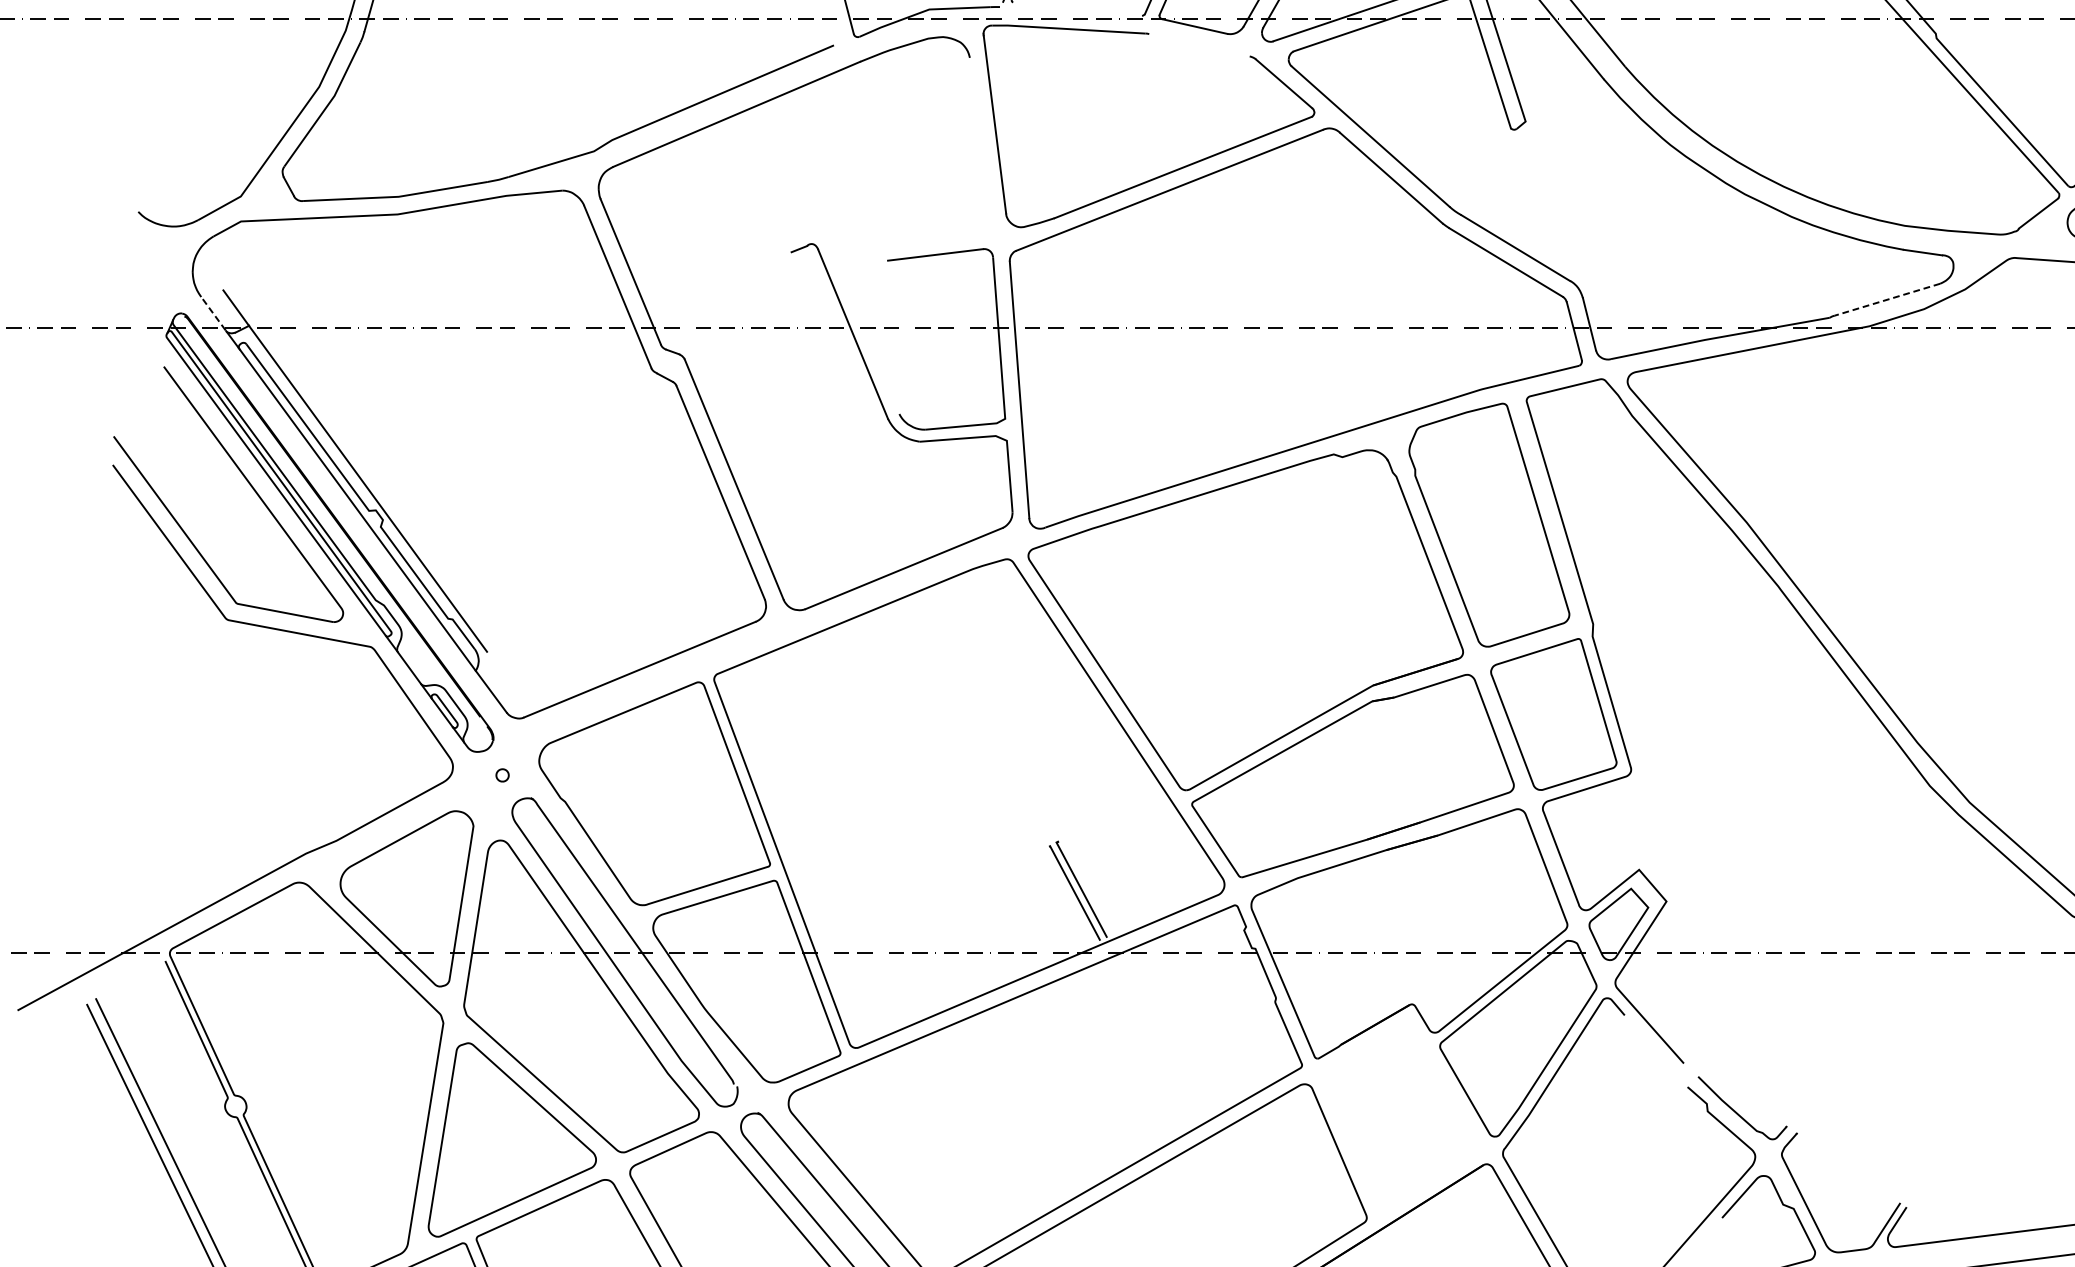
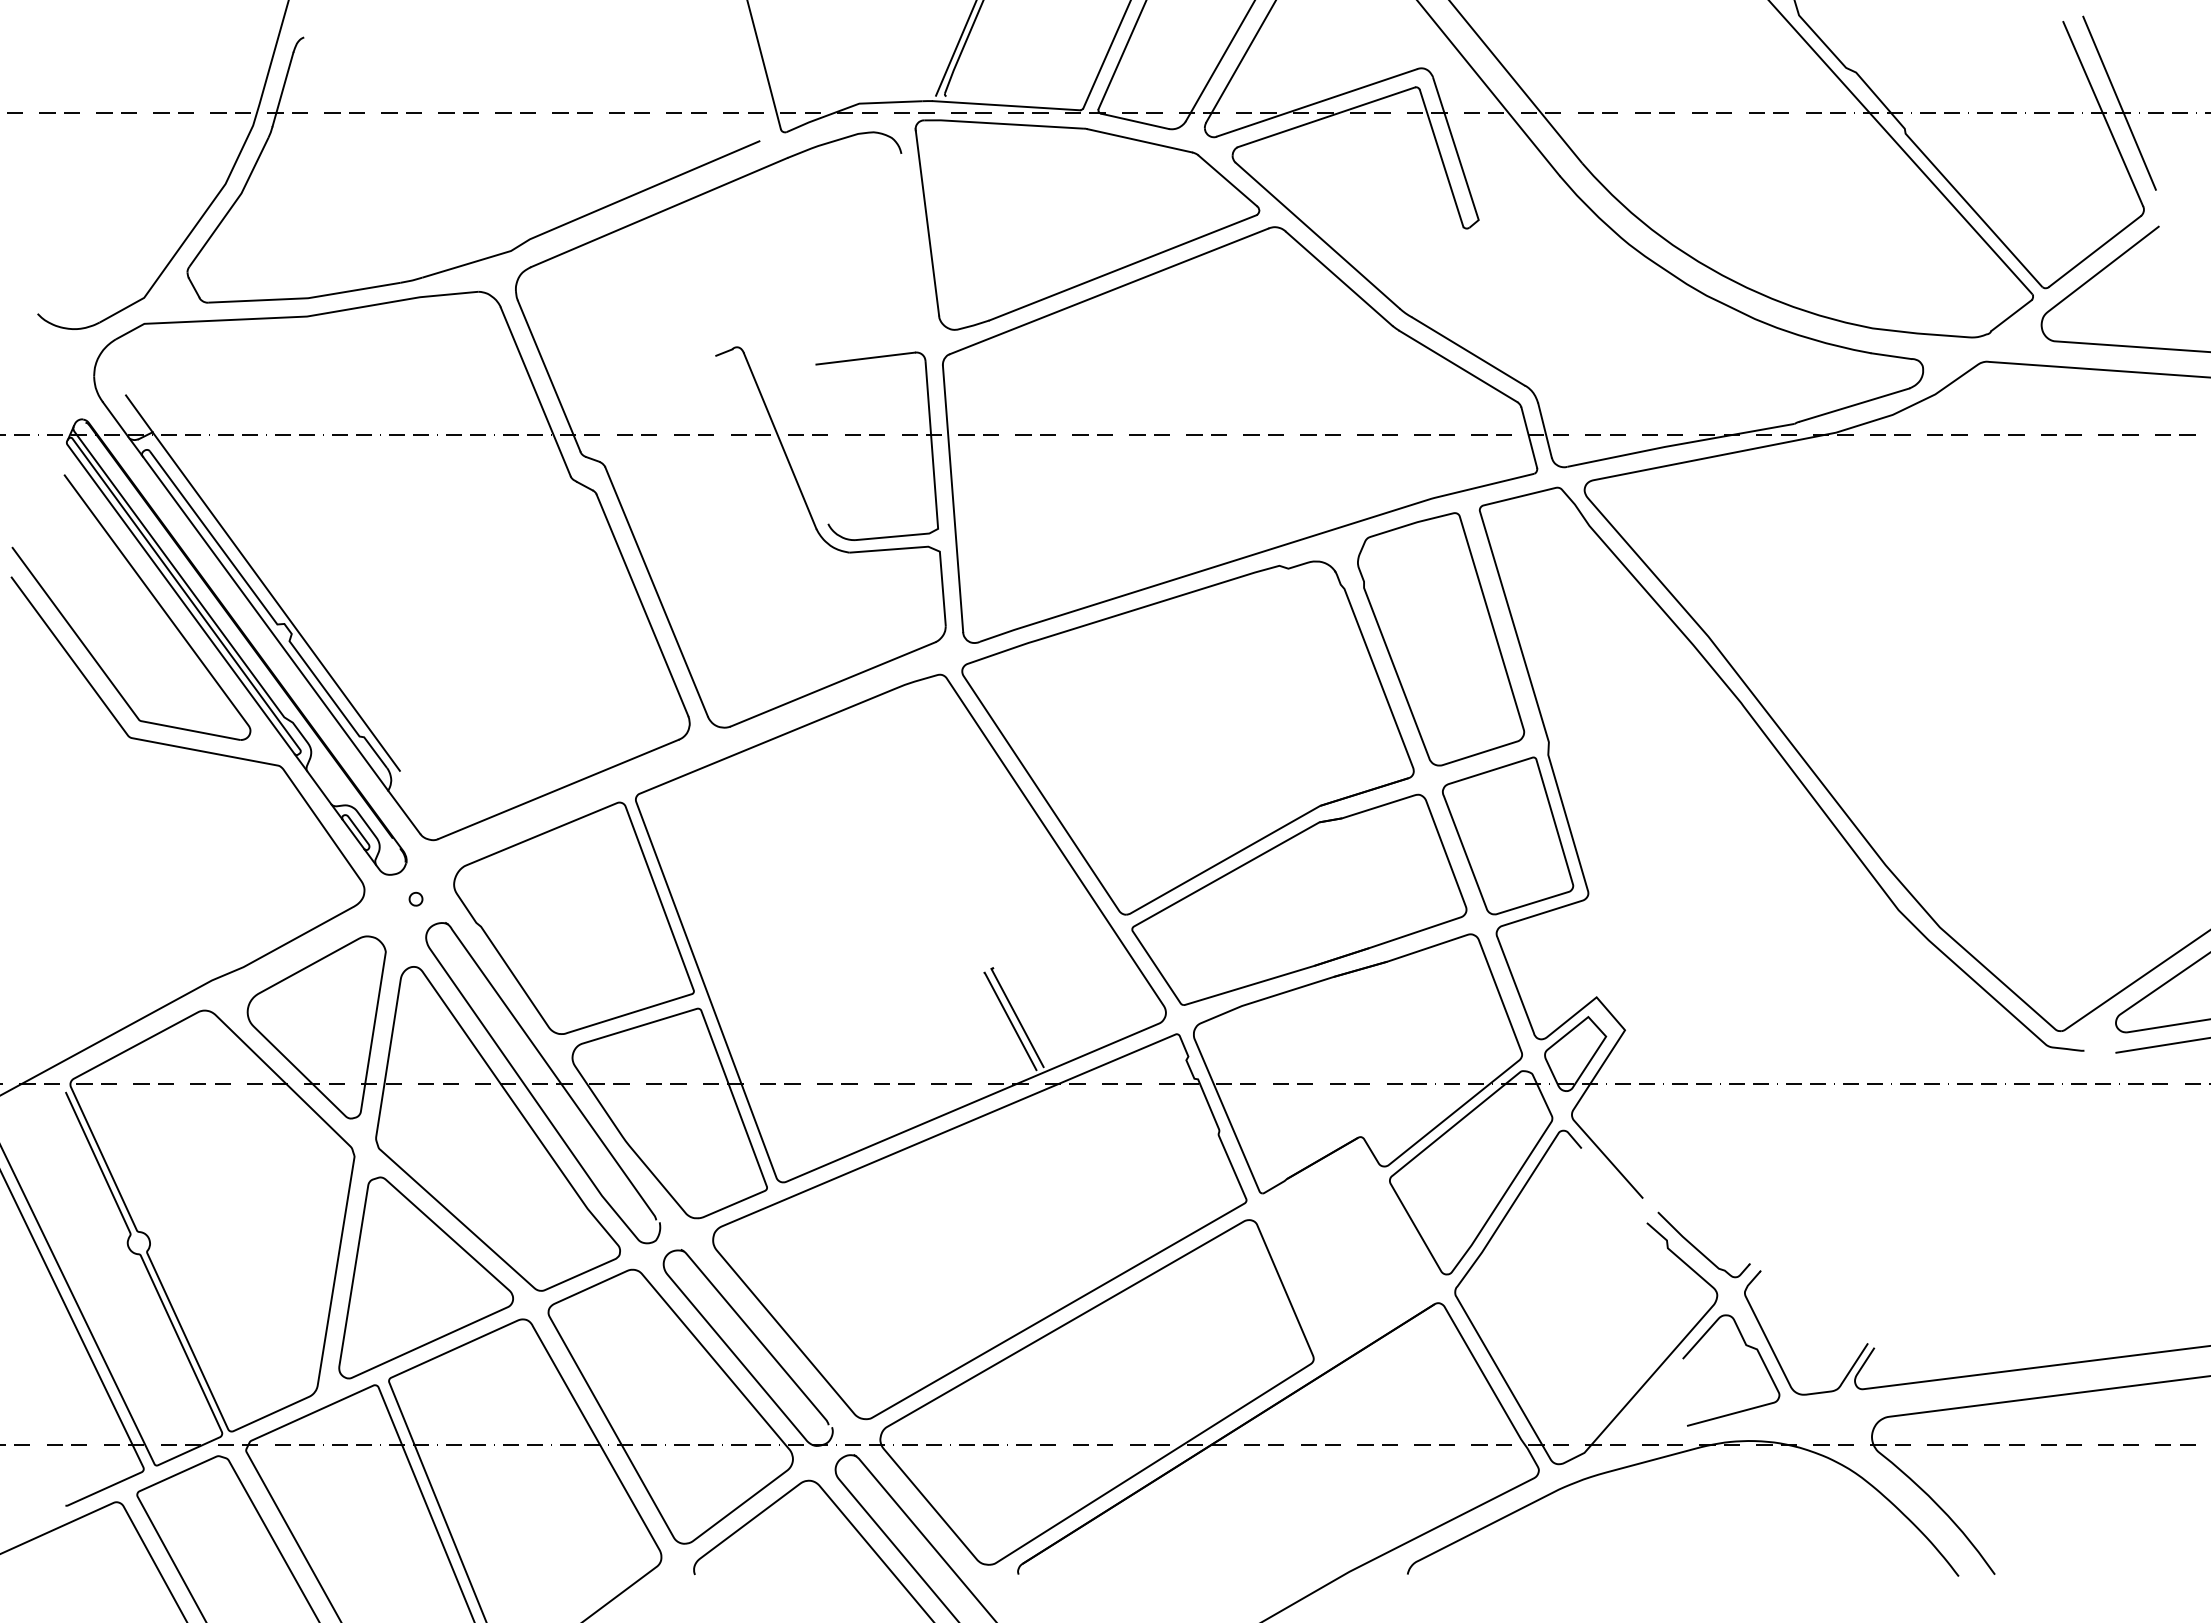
line: (1071, 11) -> (1006, 105), added
line: (1199, 44) -> (1139, 140), added
line: (1887, 300) -> (1854, 405), dashed -> solid
line: (213, 313) -> (115, 419), dashed -> solid

